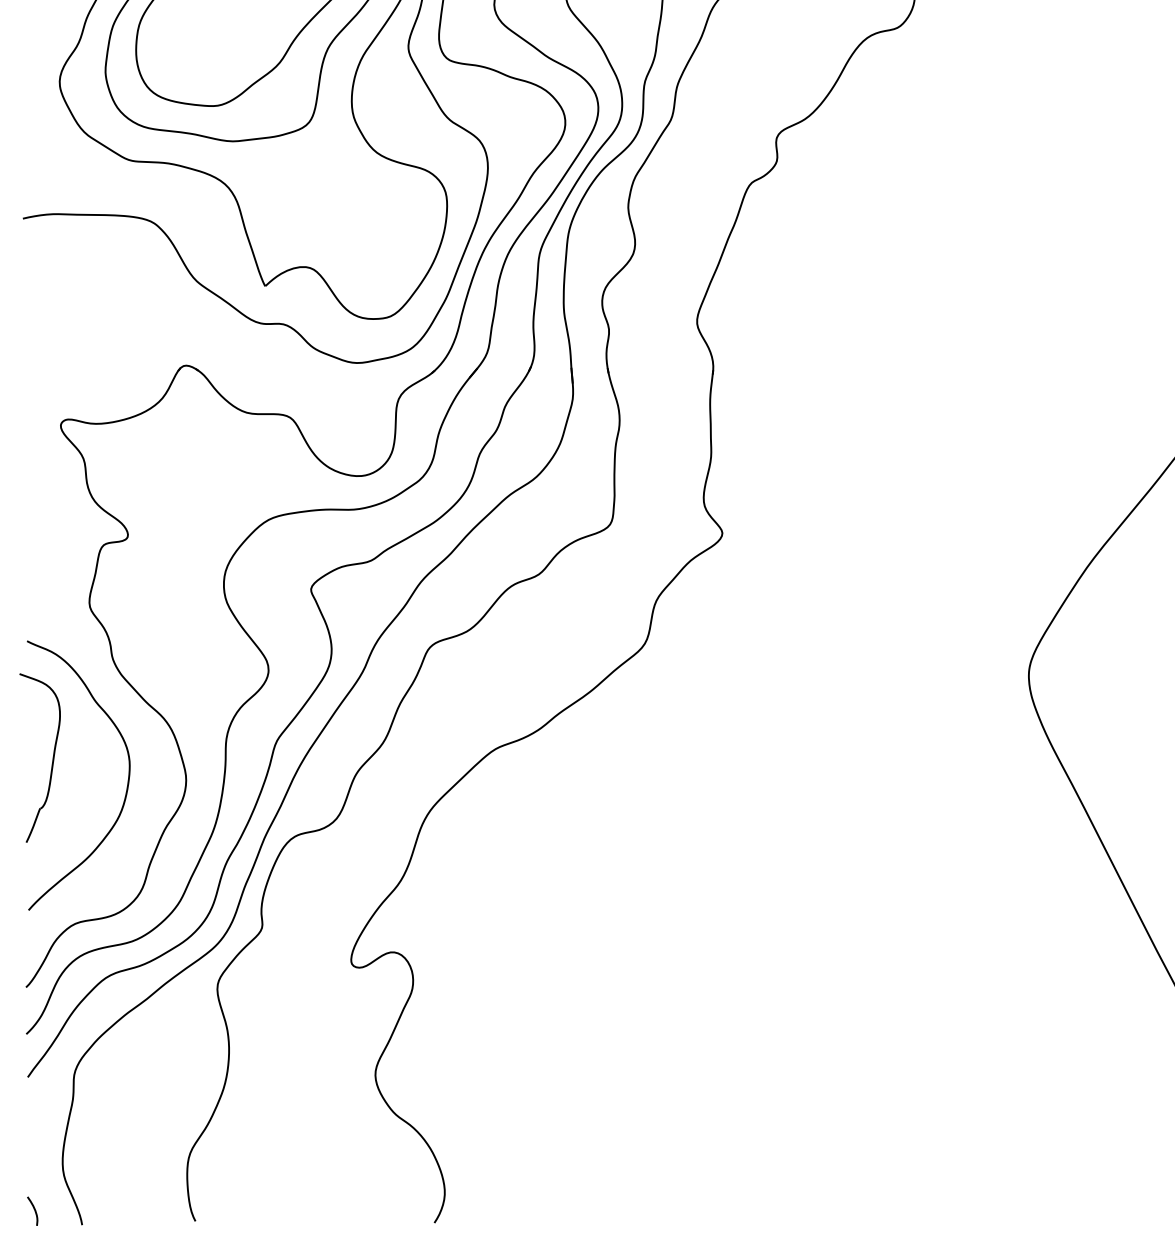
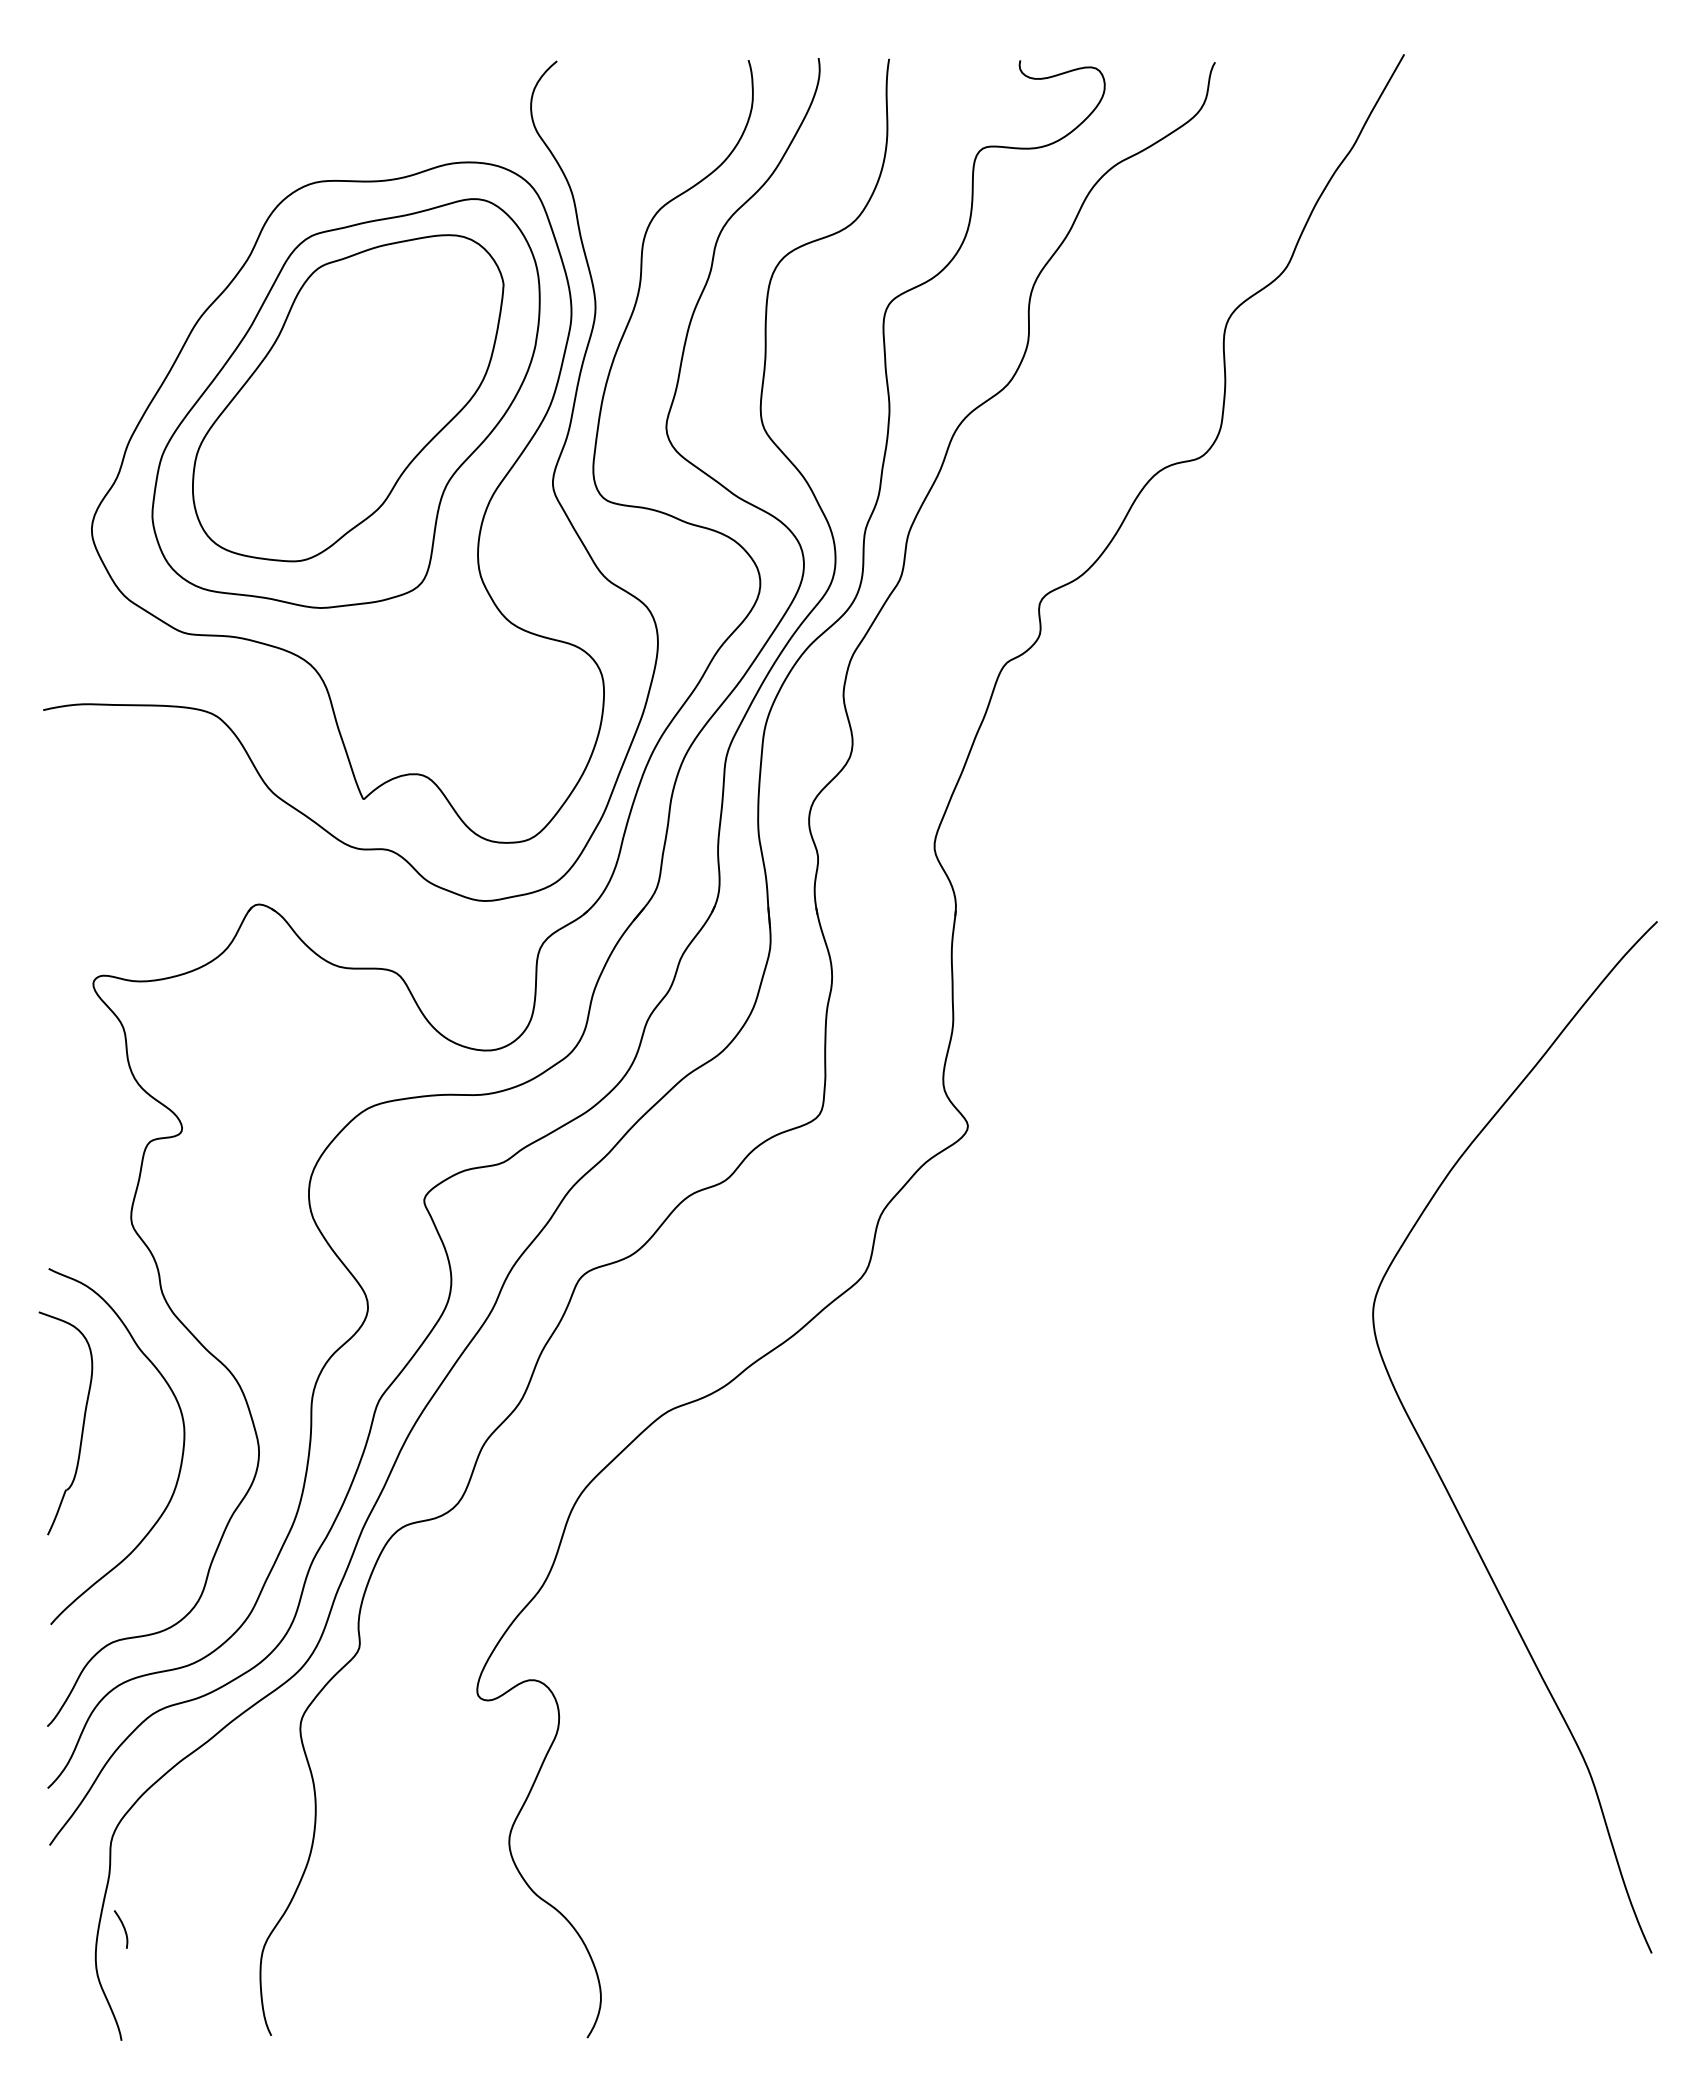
curve: (34, 1210) -> (123, 1928), moved

